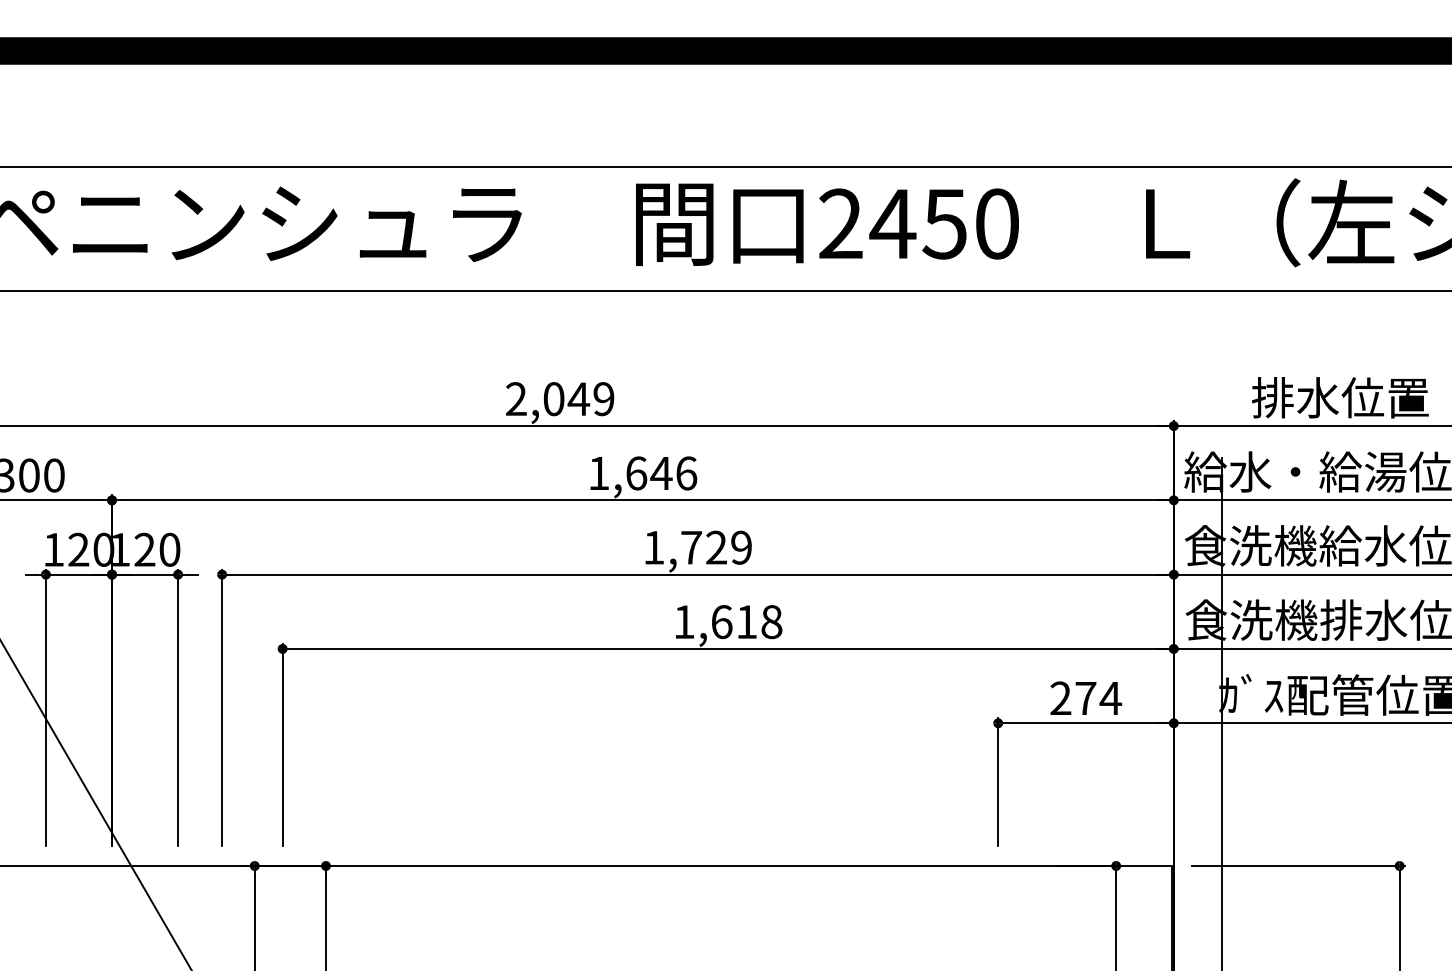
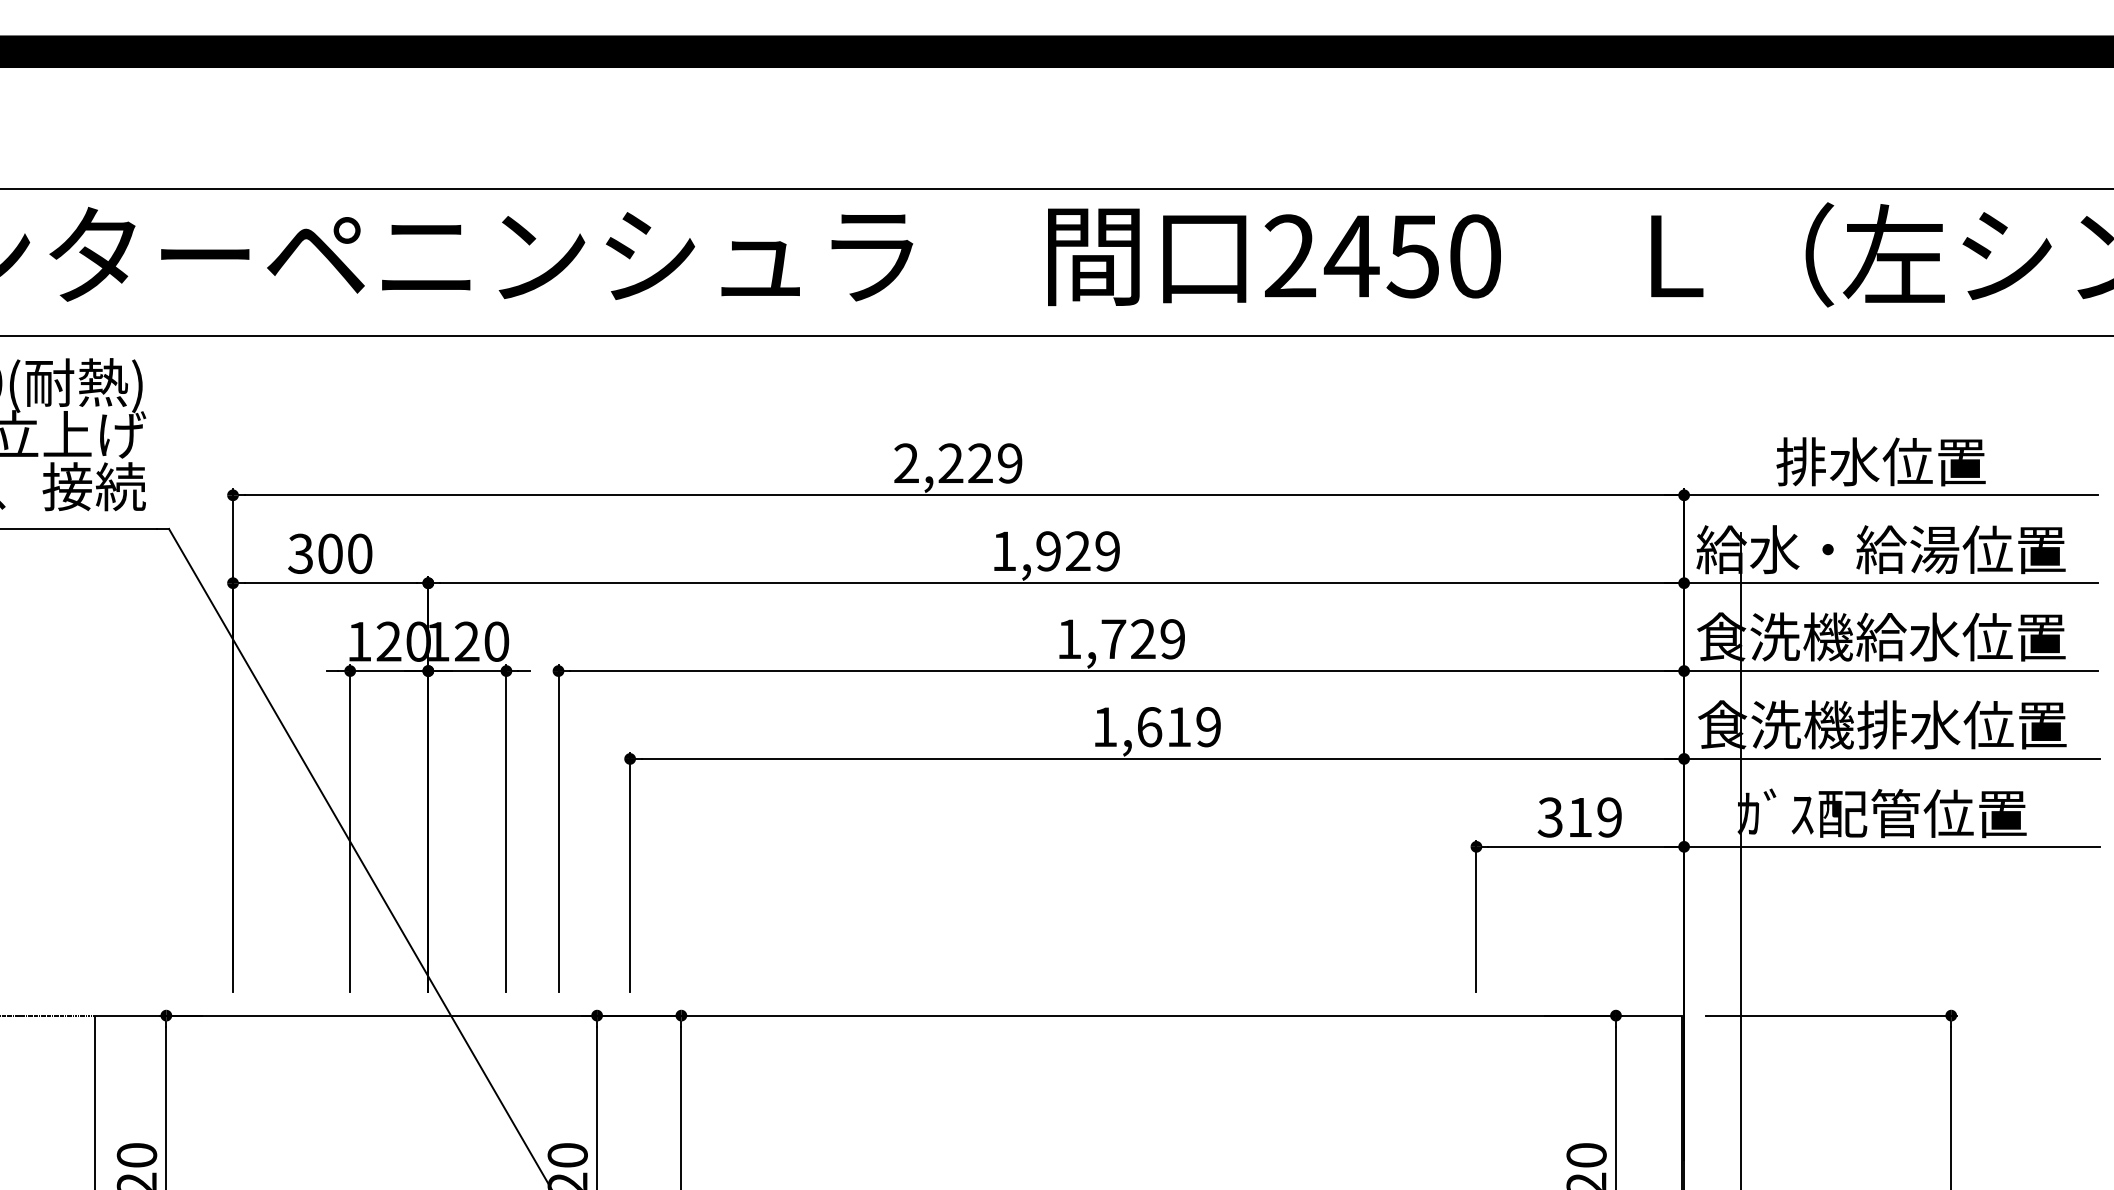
text: (566, 399) -> (965, 463), 2,049 -> 2,229
text: (661, 473) -> (1078, 551), 1,646 -> 1,929
text: (771, 622) -> (1208, 727), 1,618 -> 1,619
text: (1085, 698) -> (1579, 817), 274 -> 319

